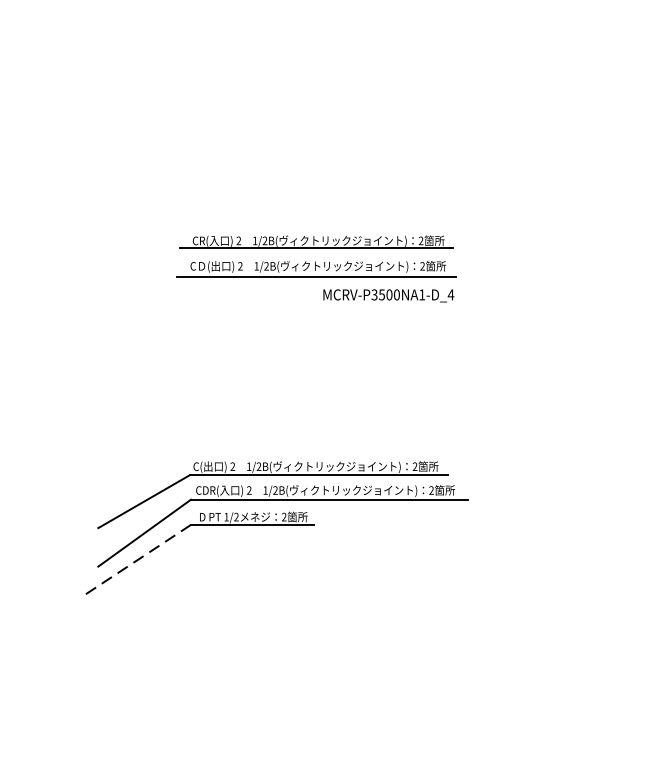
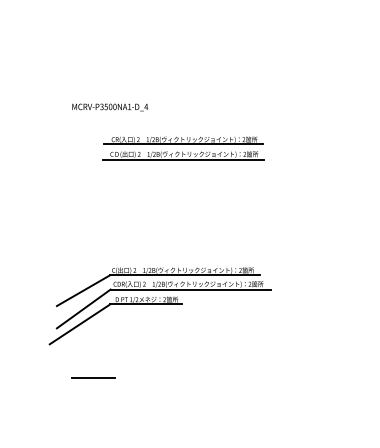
text: (387, 295) -> (109, 107), moved
line: (138, 559) -> (80, 324), dashed -> solid
line: (161, 651) -> (93, 377), added

